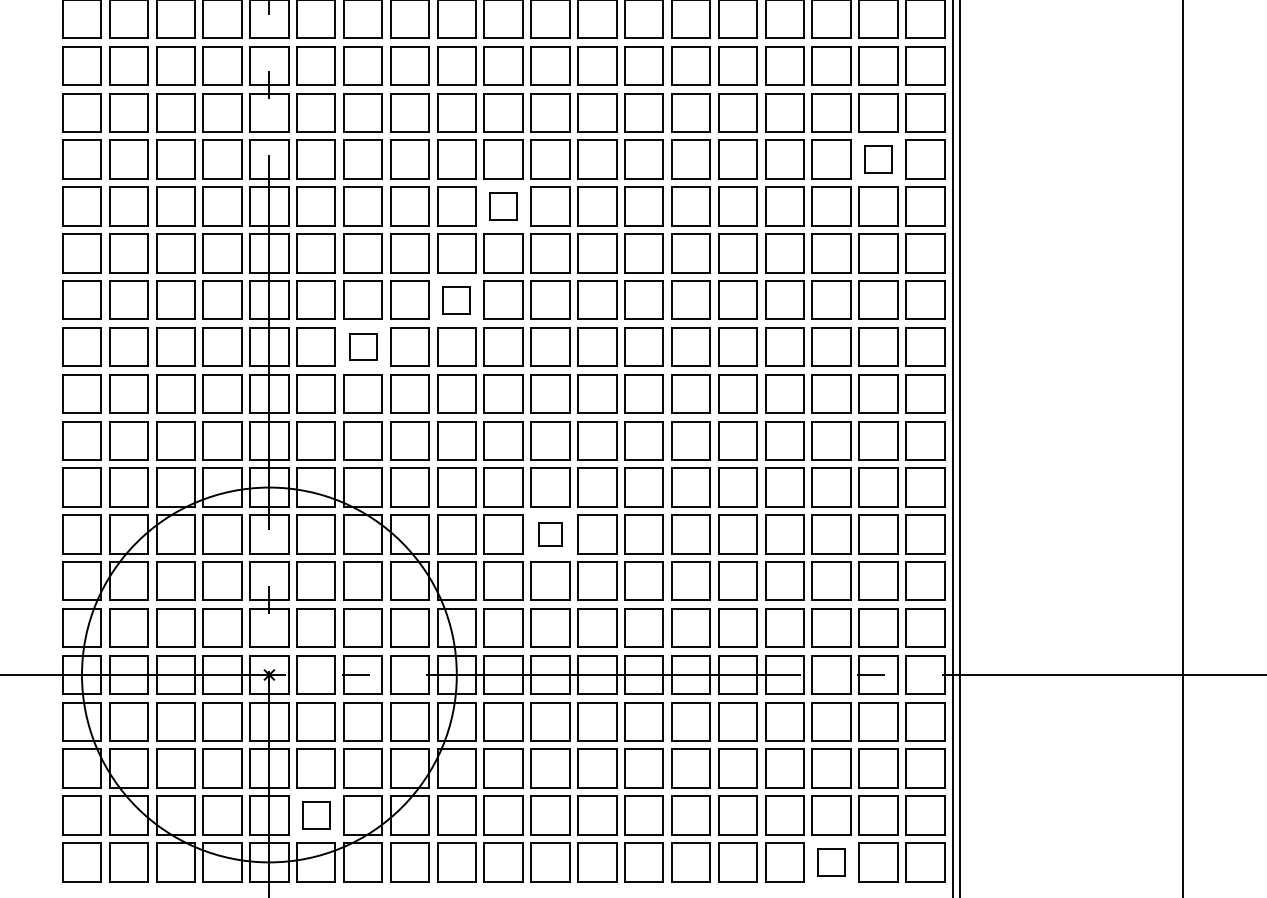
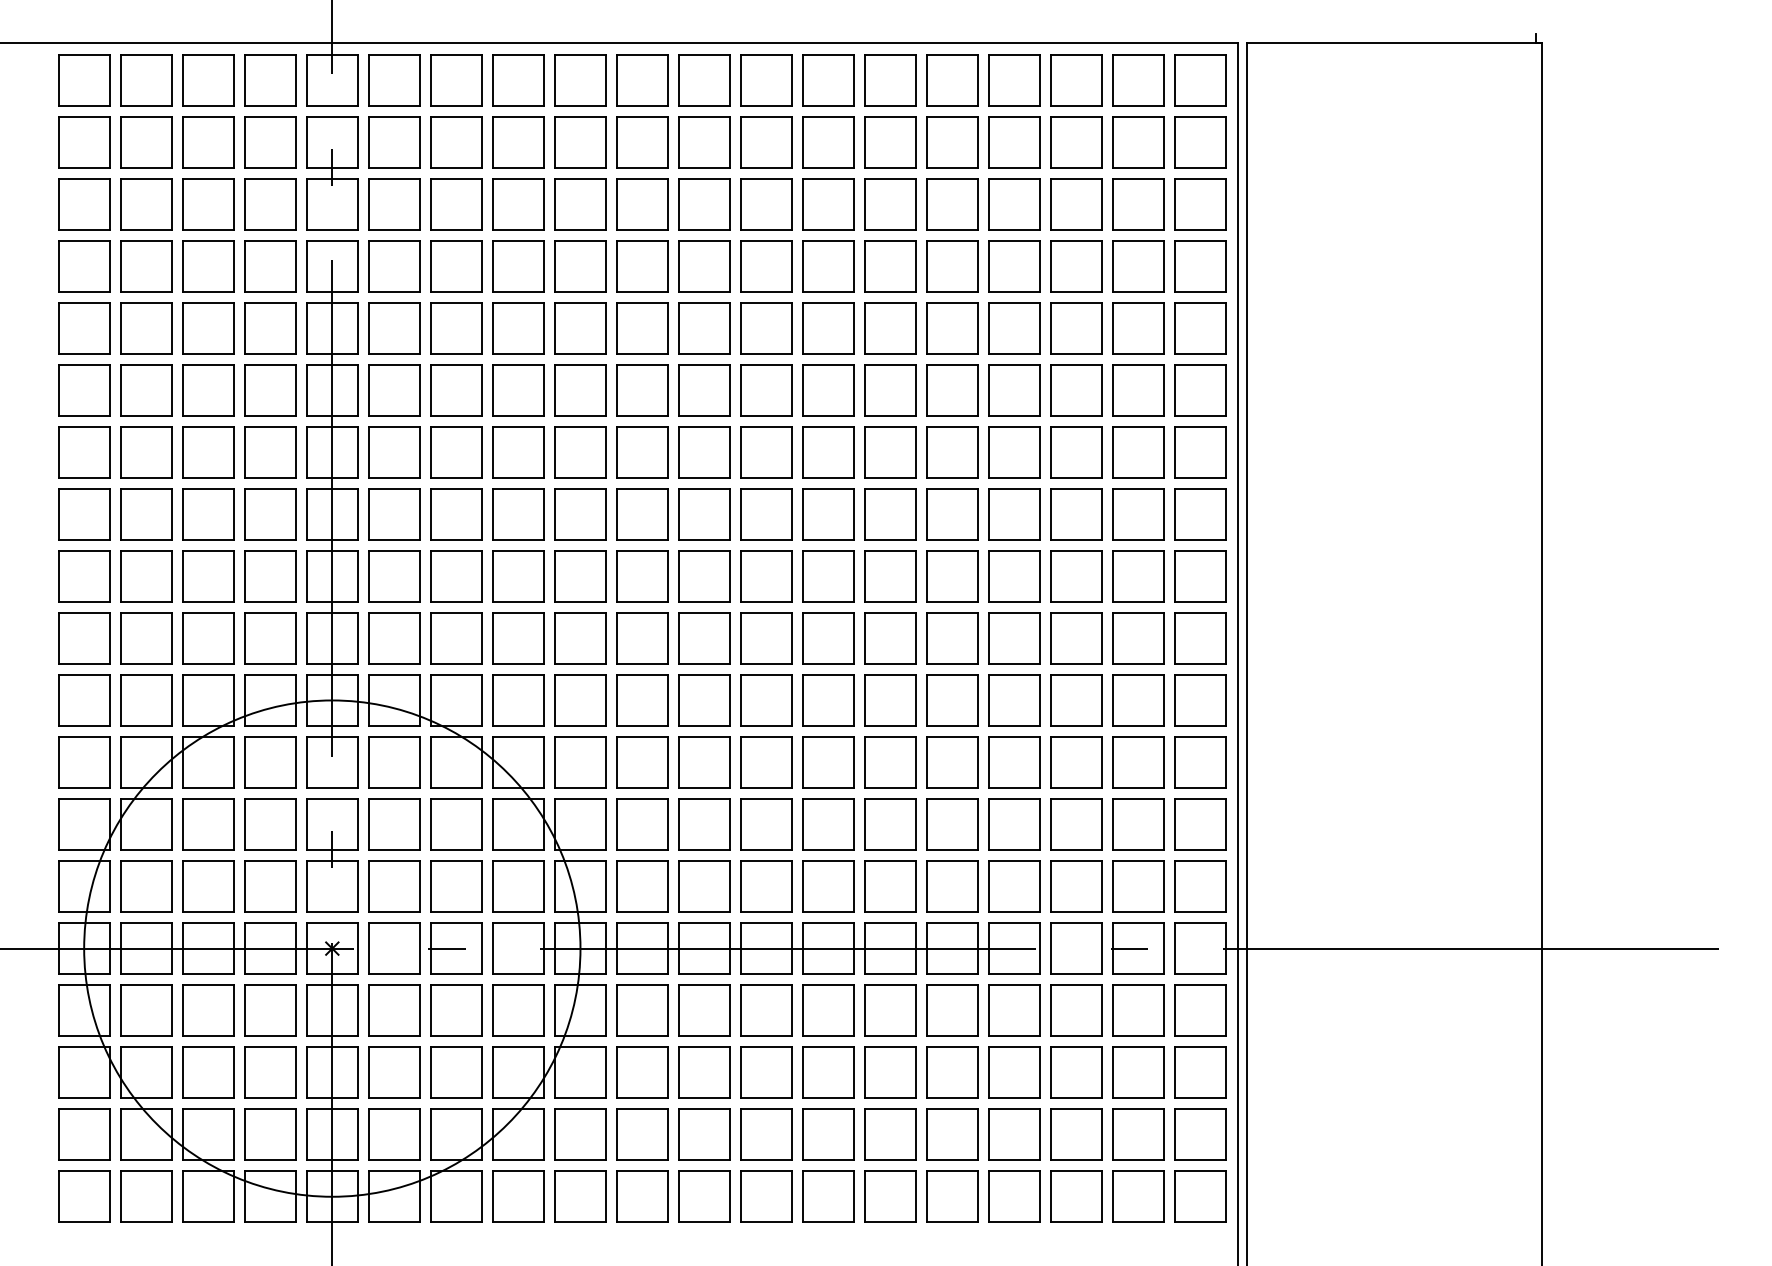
part: (878, 159) -> (1138, 266), size x1.43
part: (503, 206) -> (642, 328), size x1.43
part: (456, 300) -> (580, 452), size x1.43
part: (363, 347) -> (456, 514), size x1.43
part: (550, 534) -> (704, 762), size x1.67
part: (316, 815) -> (394, 1134), size x1.43
part: (831, 862) -> (1076, 1196), size x1.43

